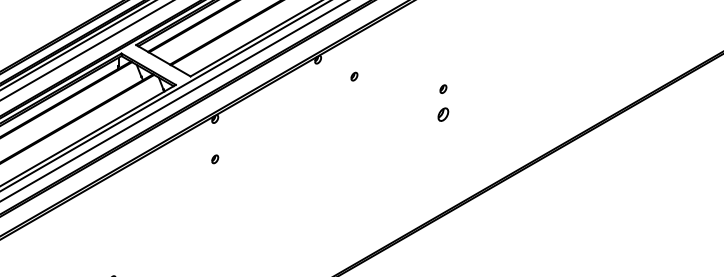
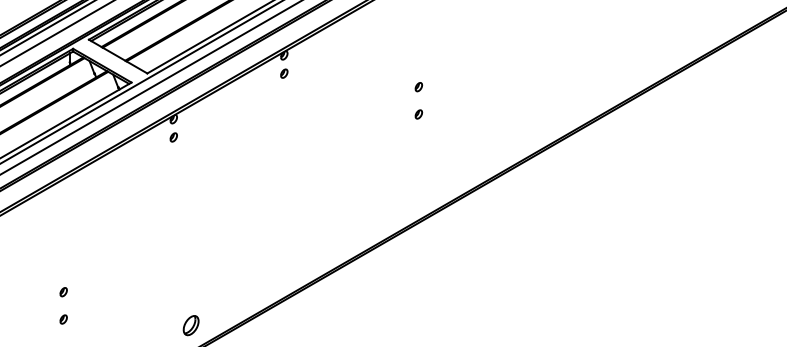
part: (354, 76) -> (284, 73), moved
part: (443, 114) -> (418, 114), size x0.62
part: (214, 159) -> (173, 137), moved

